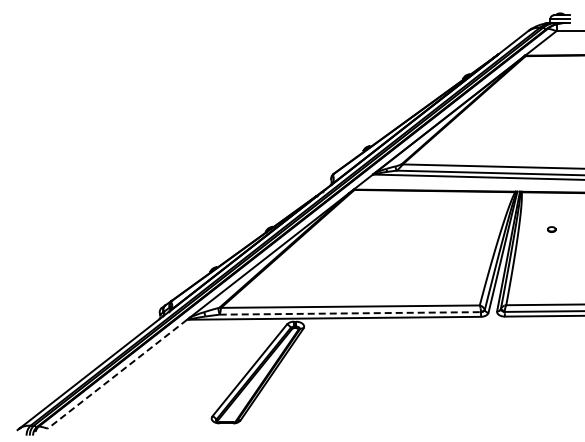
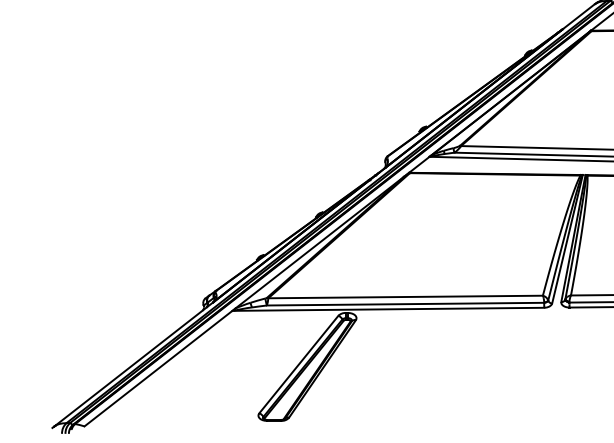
line: (350, 313) -> (405, 304), dashed -> solid
line: (117, 374) -> (158, 368), dashed -> solid

